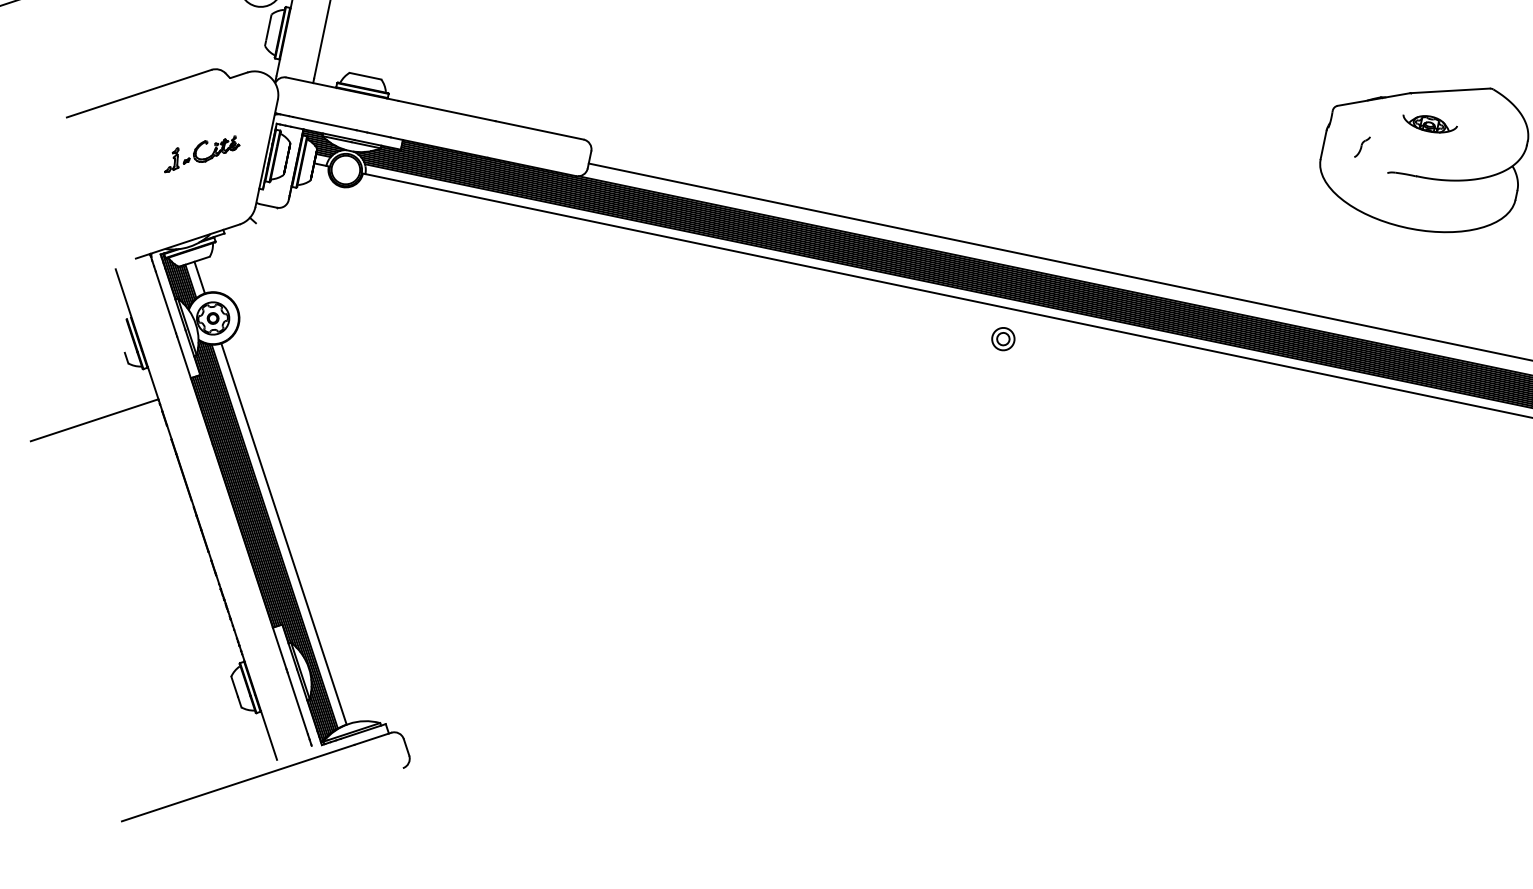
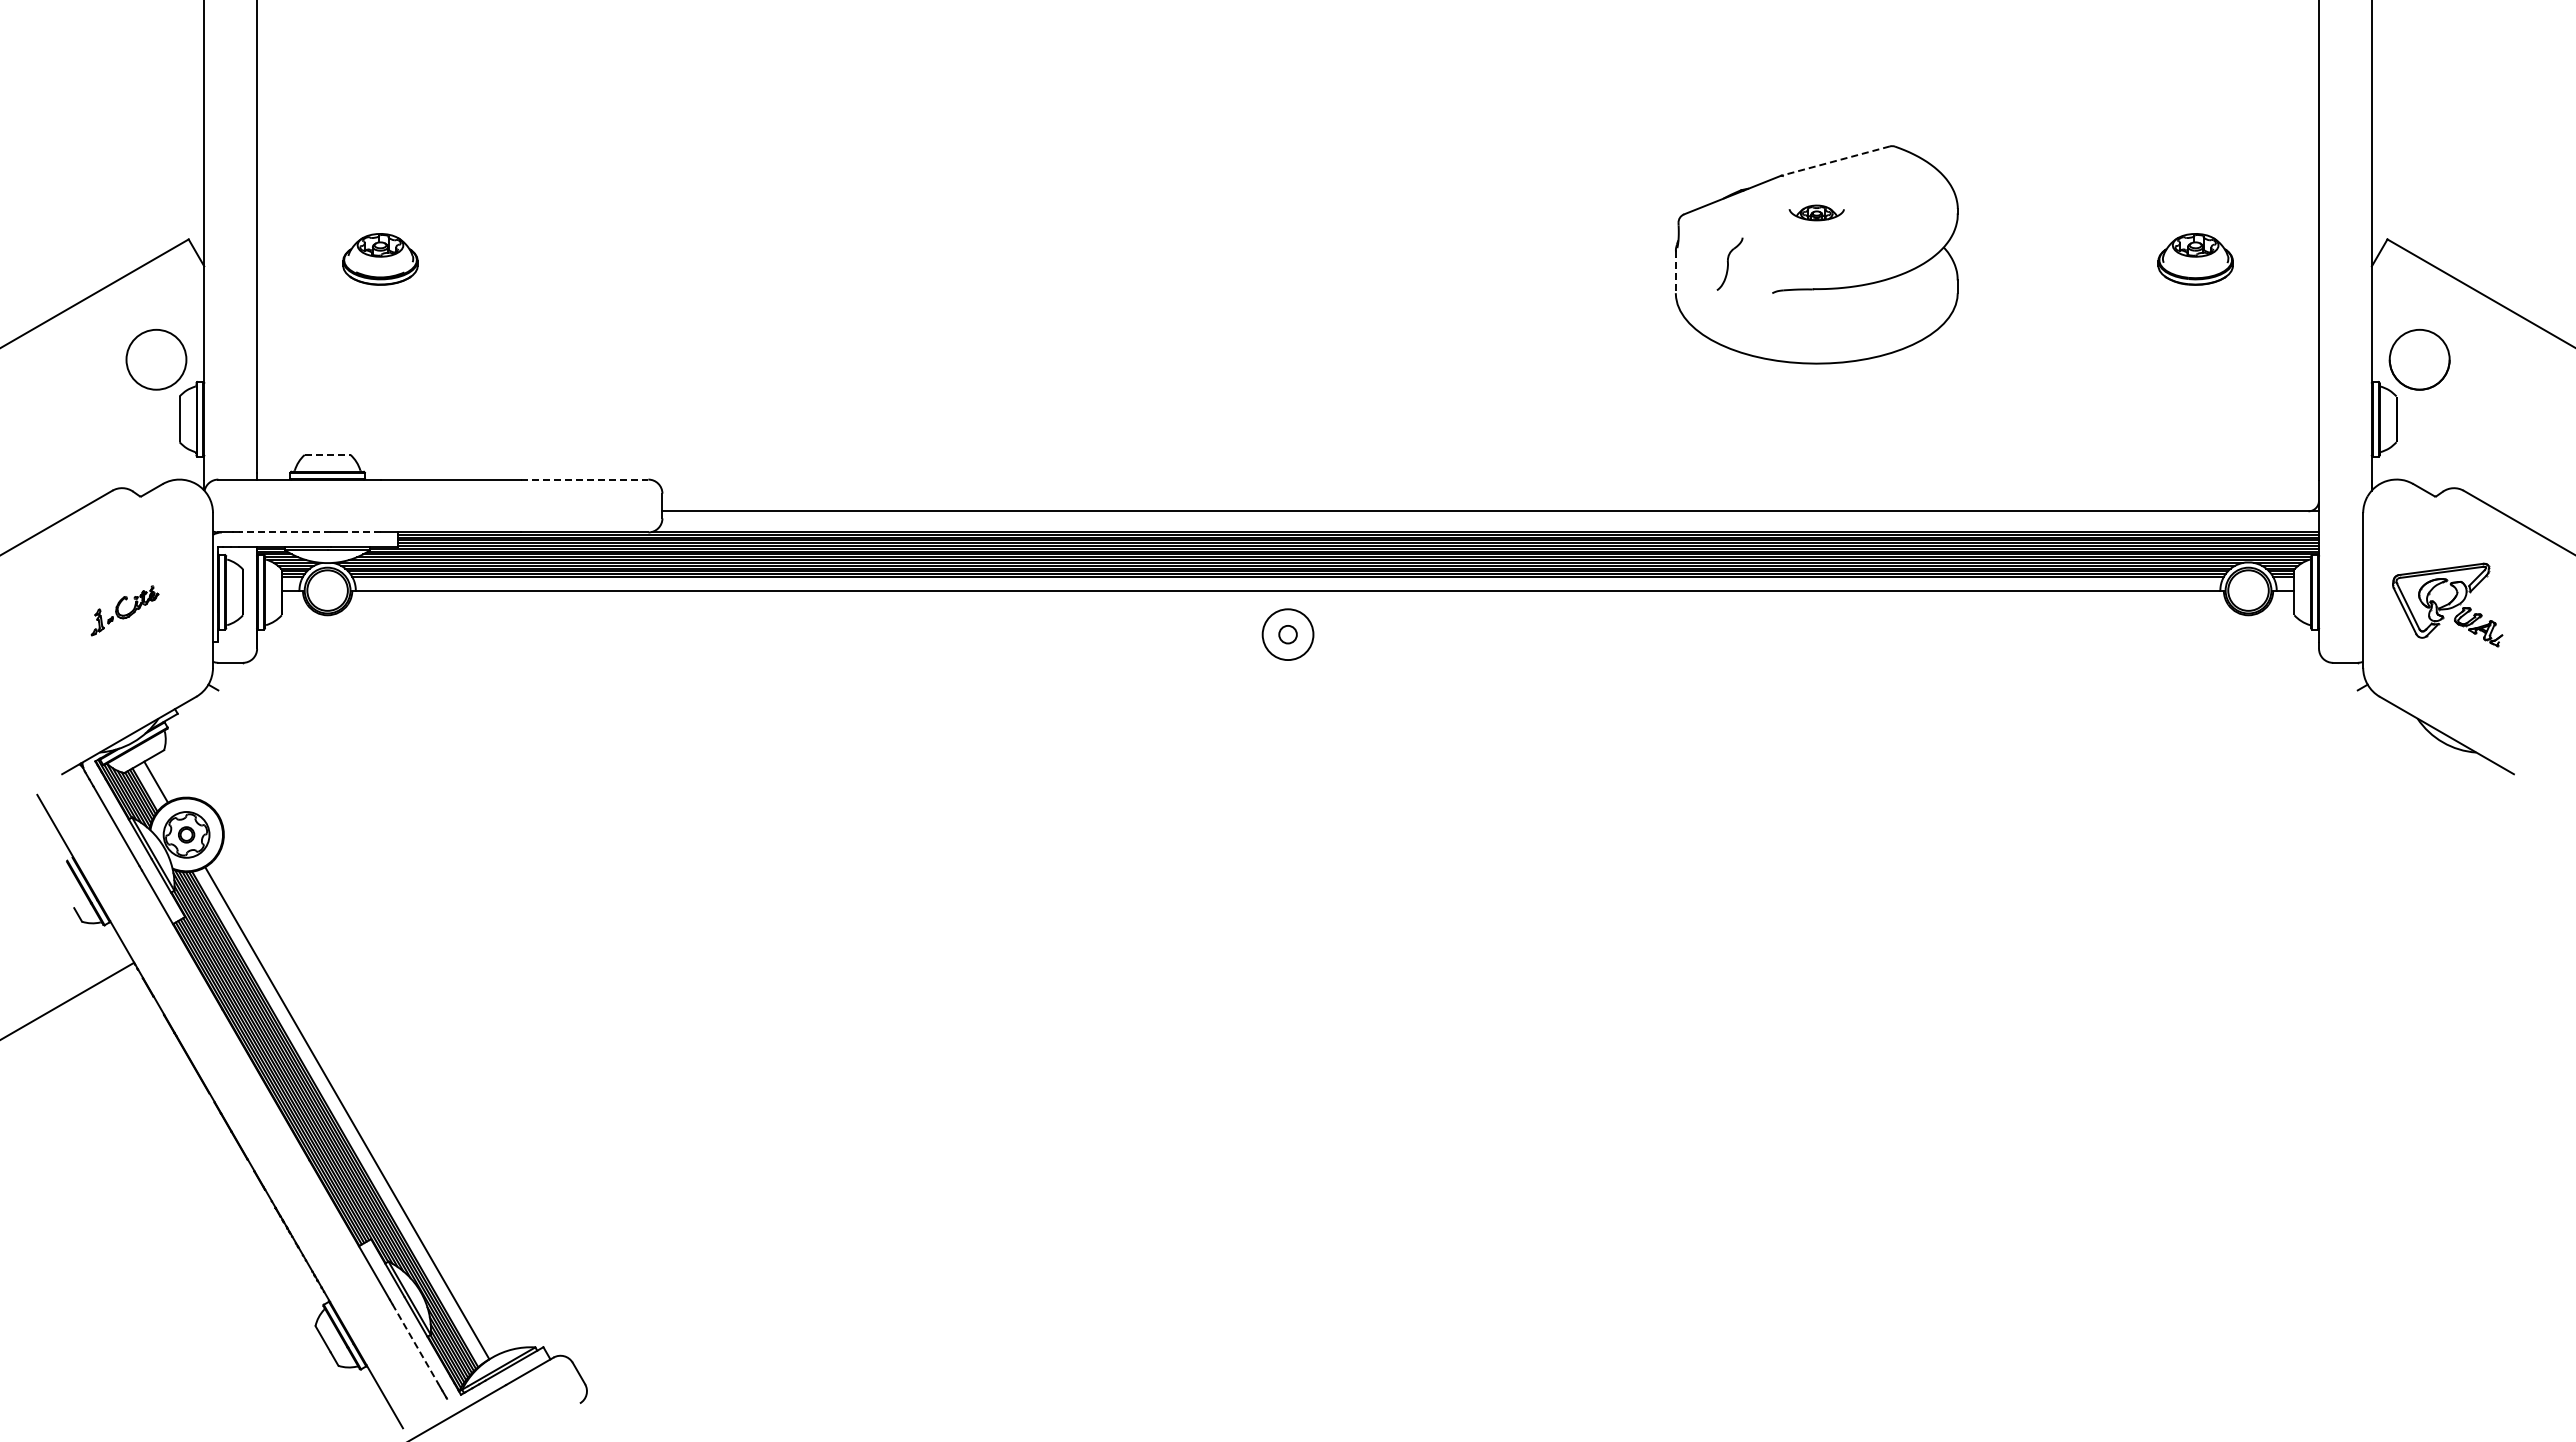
line: (365, 75) -> (327, 454), solid -> dashed
line: (1449, 90) -> (1834, 161), solid -> dashed
line: (324, 123) -> (284, 532), solid -> dashed
part: (1429, 123) -> (1816, 212), size x0.7
line: (539, 130) -> (584, 479), solid -> dashed
line: (378, 134) -> (362, 532), solid -> dashed
line: (1323, 144) -> (1675, 272), solid -> dashed
part: (1361, 147) -> (1729, 264), size x1.6
part: (202, 154) -> (124, 610), size x0.7
circle: (1003, 338) -> (1287, 634), size x1.6
line: (297, 703) -> (415, 1344), solid -> dashed

